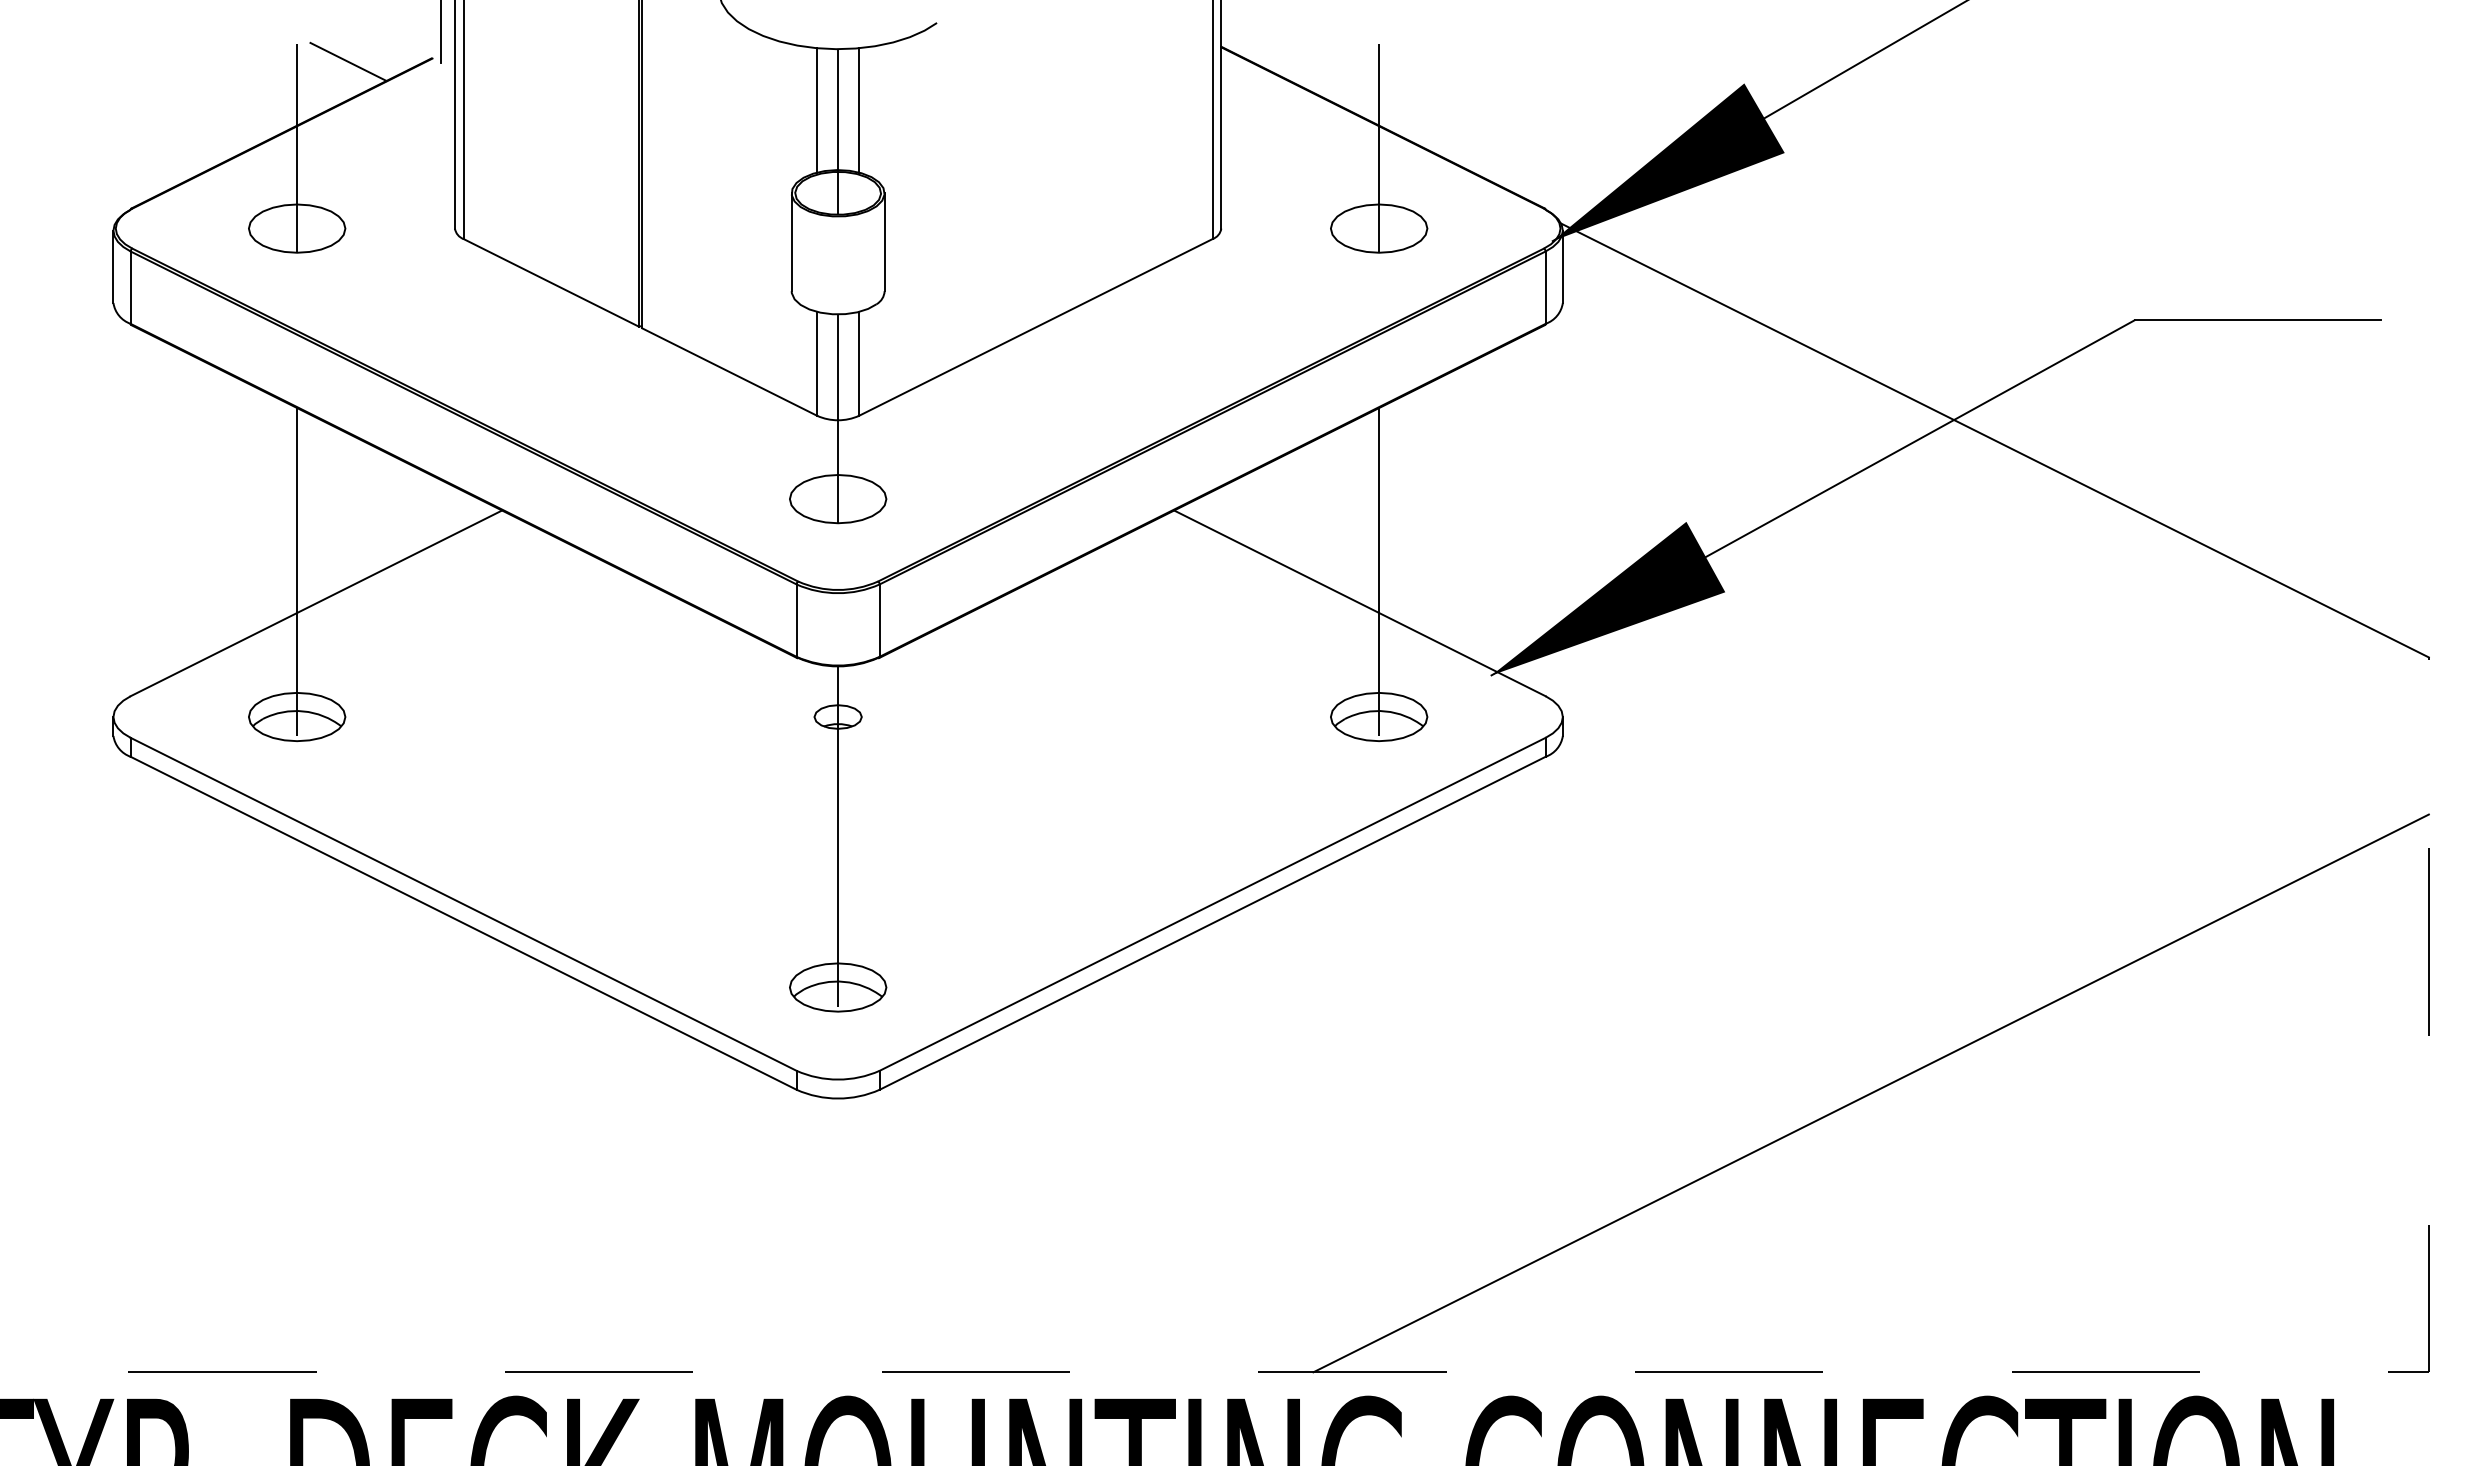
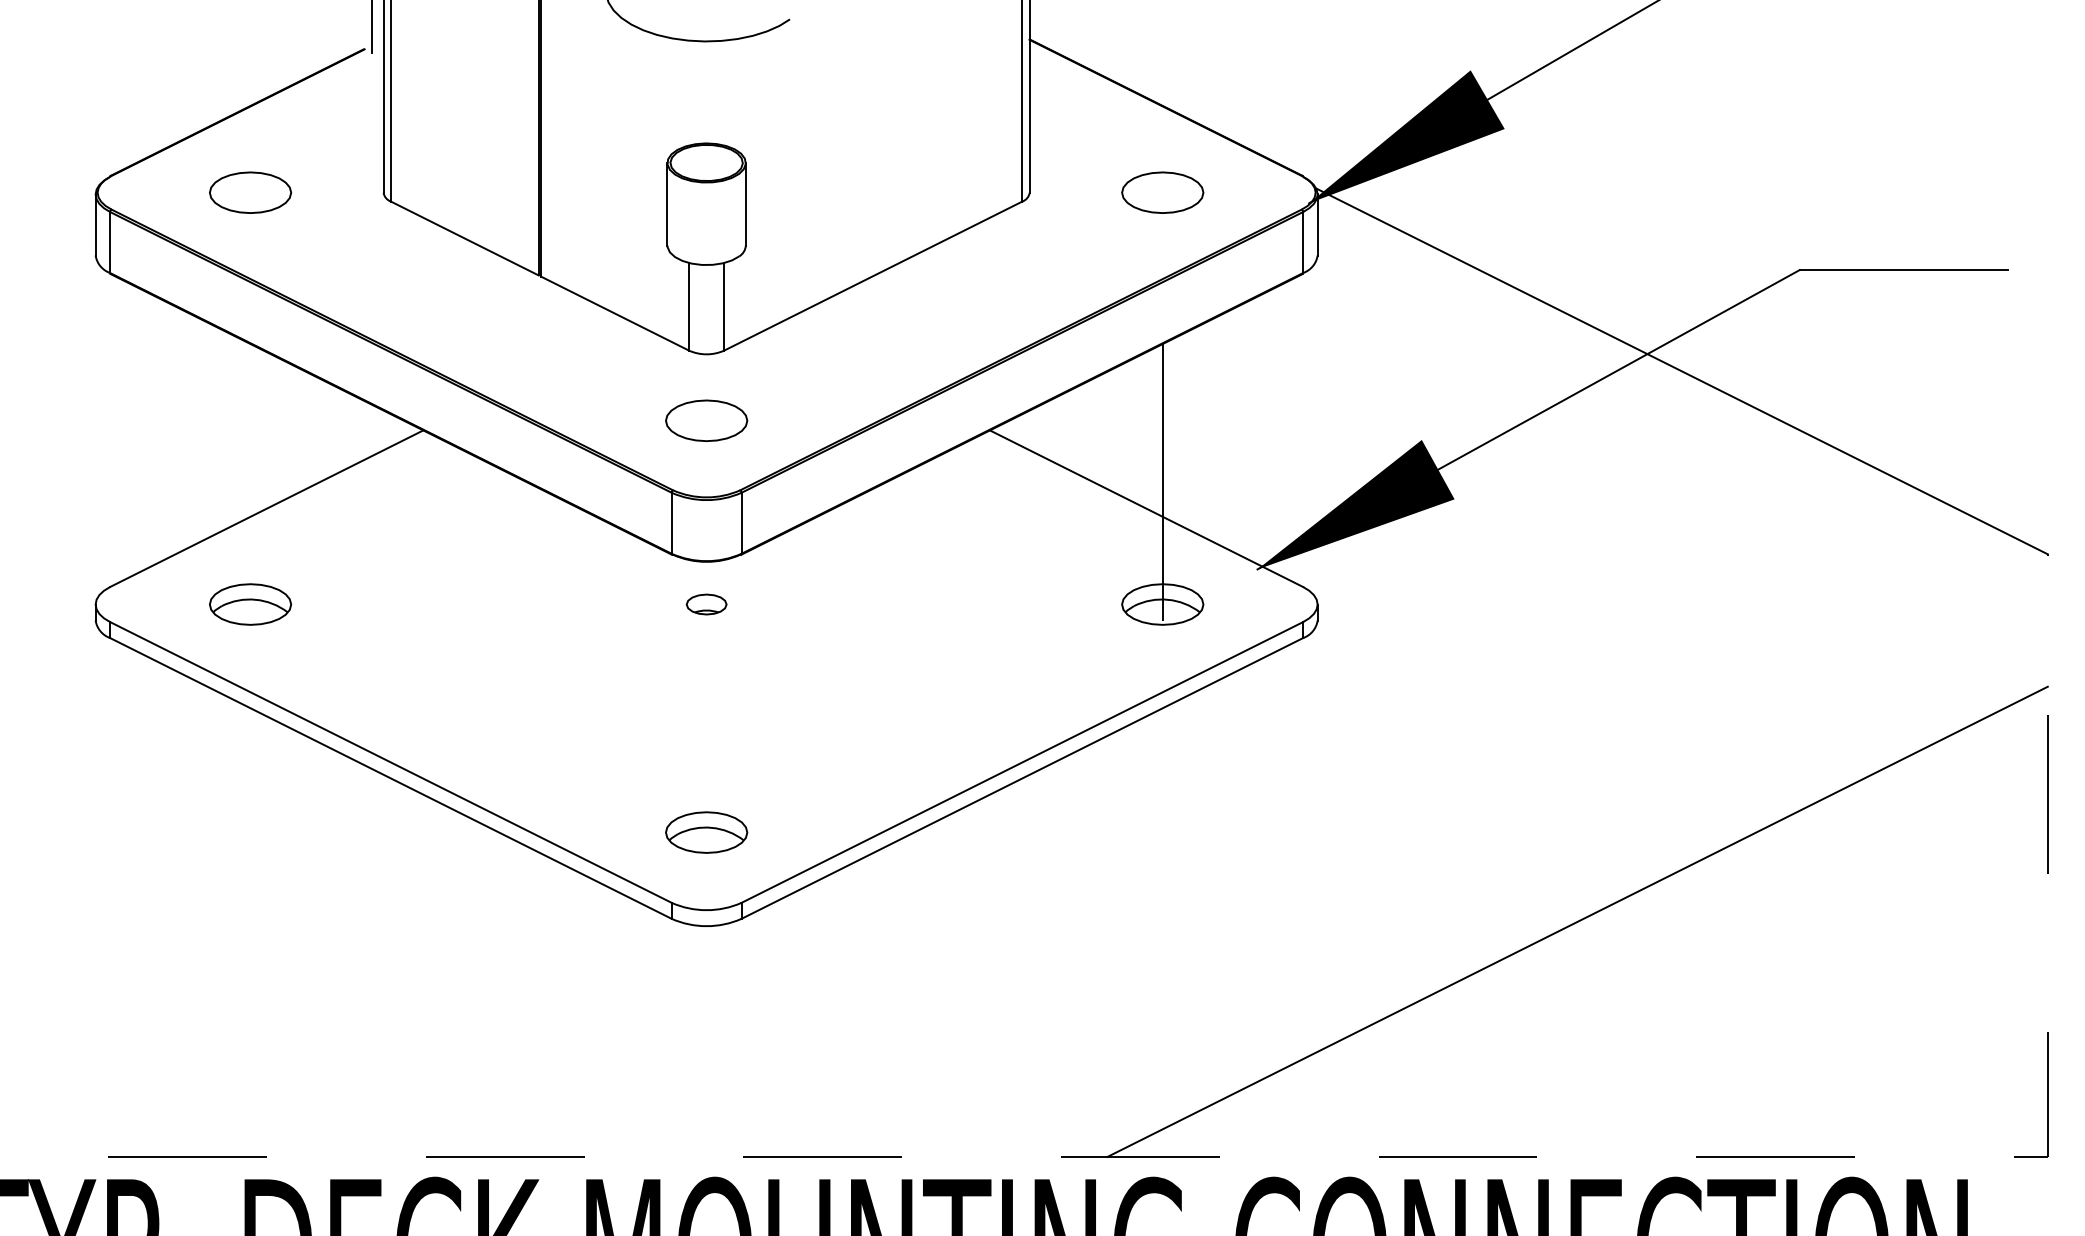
line: (348, 61) -> (293, 51), removed
line: (817, 110) -> (689, 93), removed
line: (858, 110) -> (723, 93), removed
line: (838, 131) -> (706, 110), removed
line: (297, 147) -> (250, 124), removed
line: (1379, 147) -> (1163, 124), removed
line: (838, 418) -> (706, 352), removed
line: (297, 572) -> (250, 482), removed
line: (838, 836) -> (706, 705), removed

